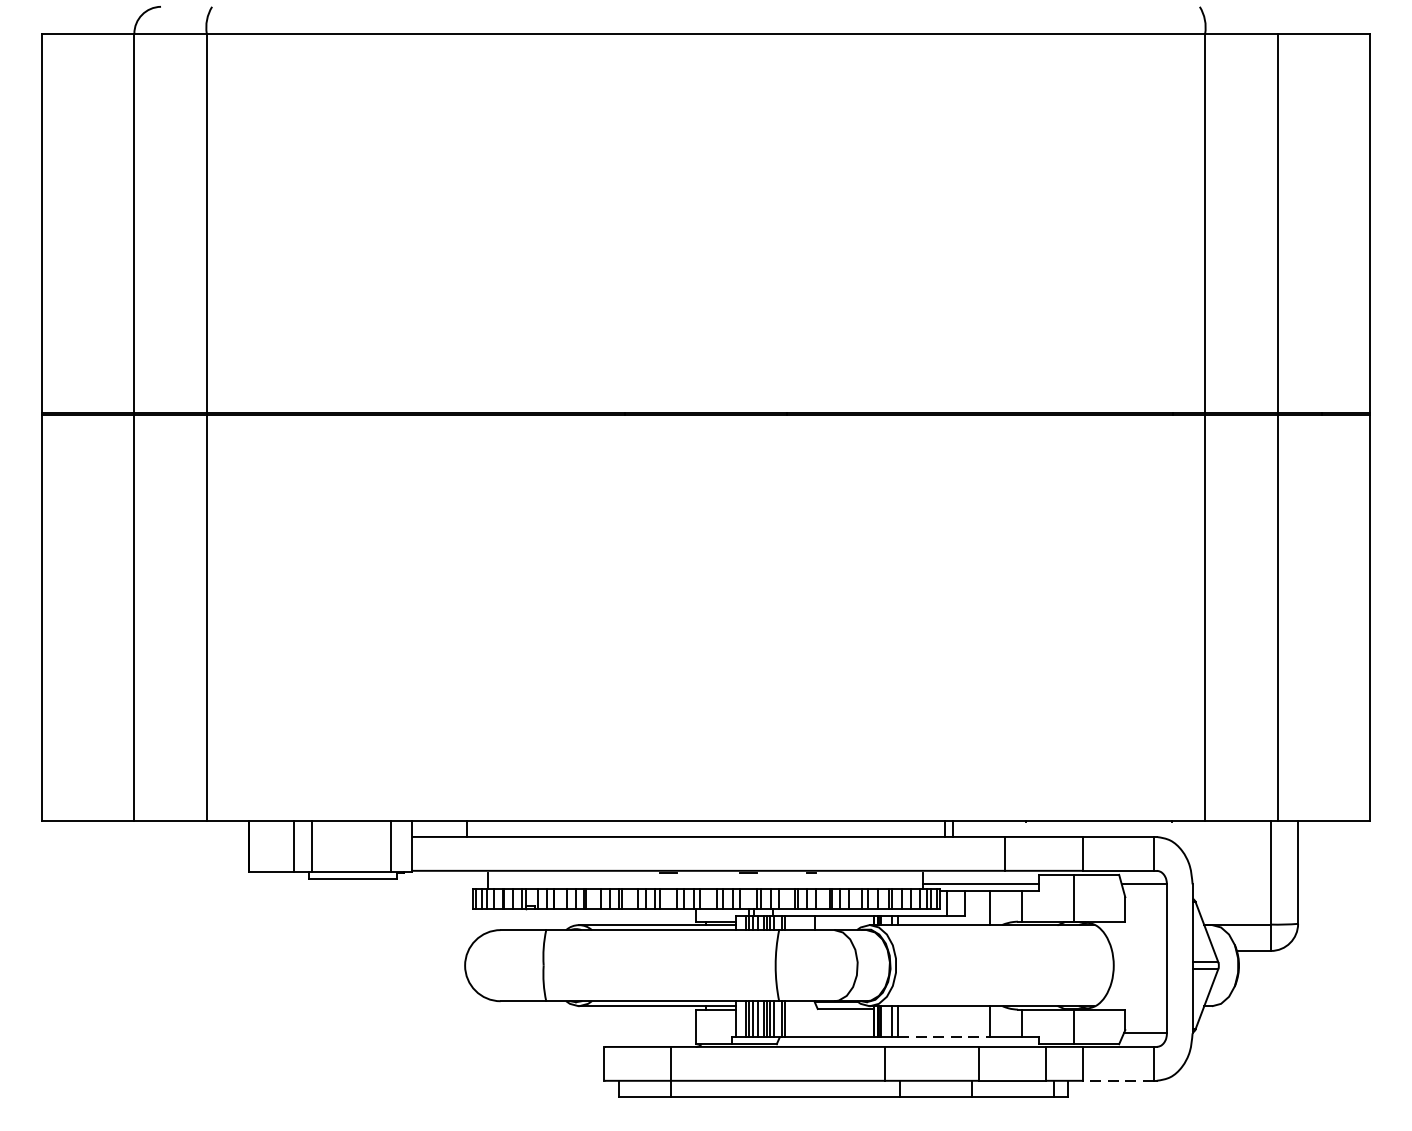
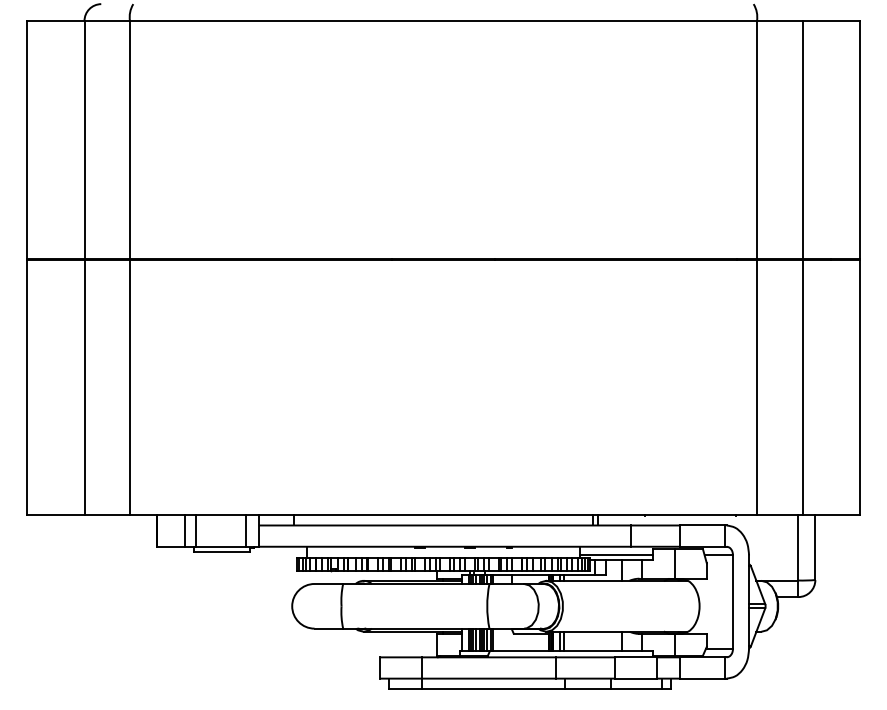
line: (943, 1037) -> (592, 651), dashed -> solid
line: (1116, 1080) -> (701, 678), dashed -> solid

